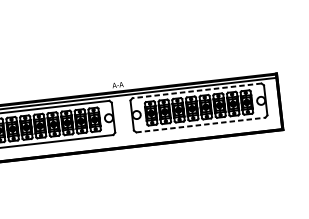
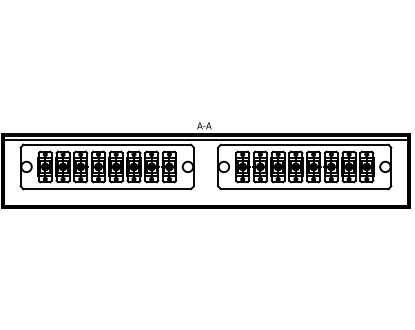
line: (196, 90) -> (304, 144), dashed -> solid
line: (200, 125) -> (304, 189), dashed -> solid

